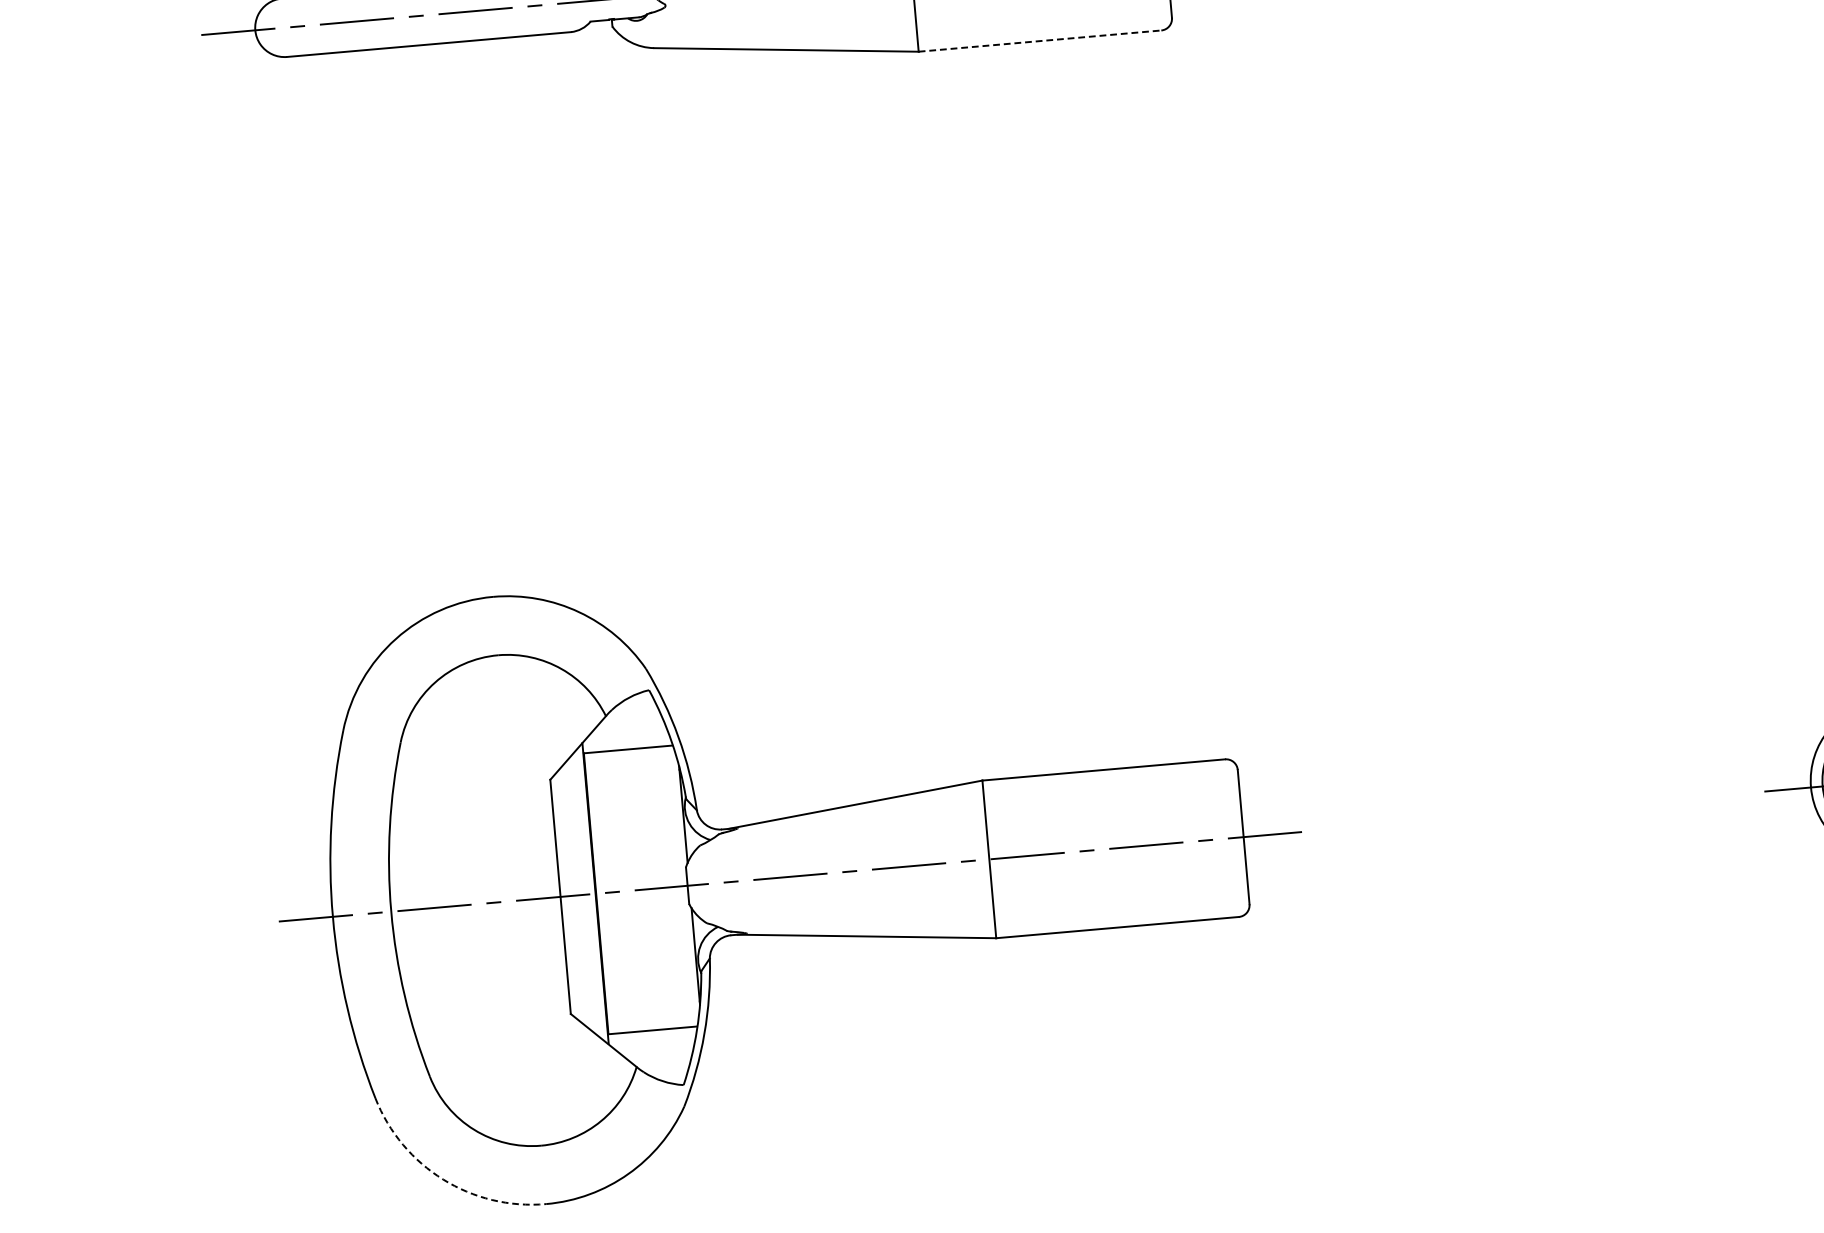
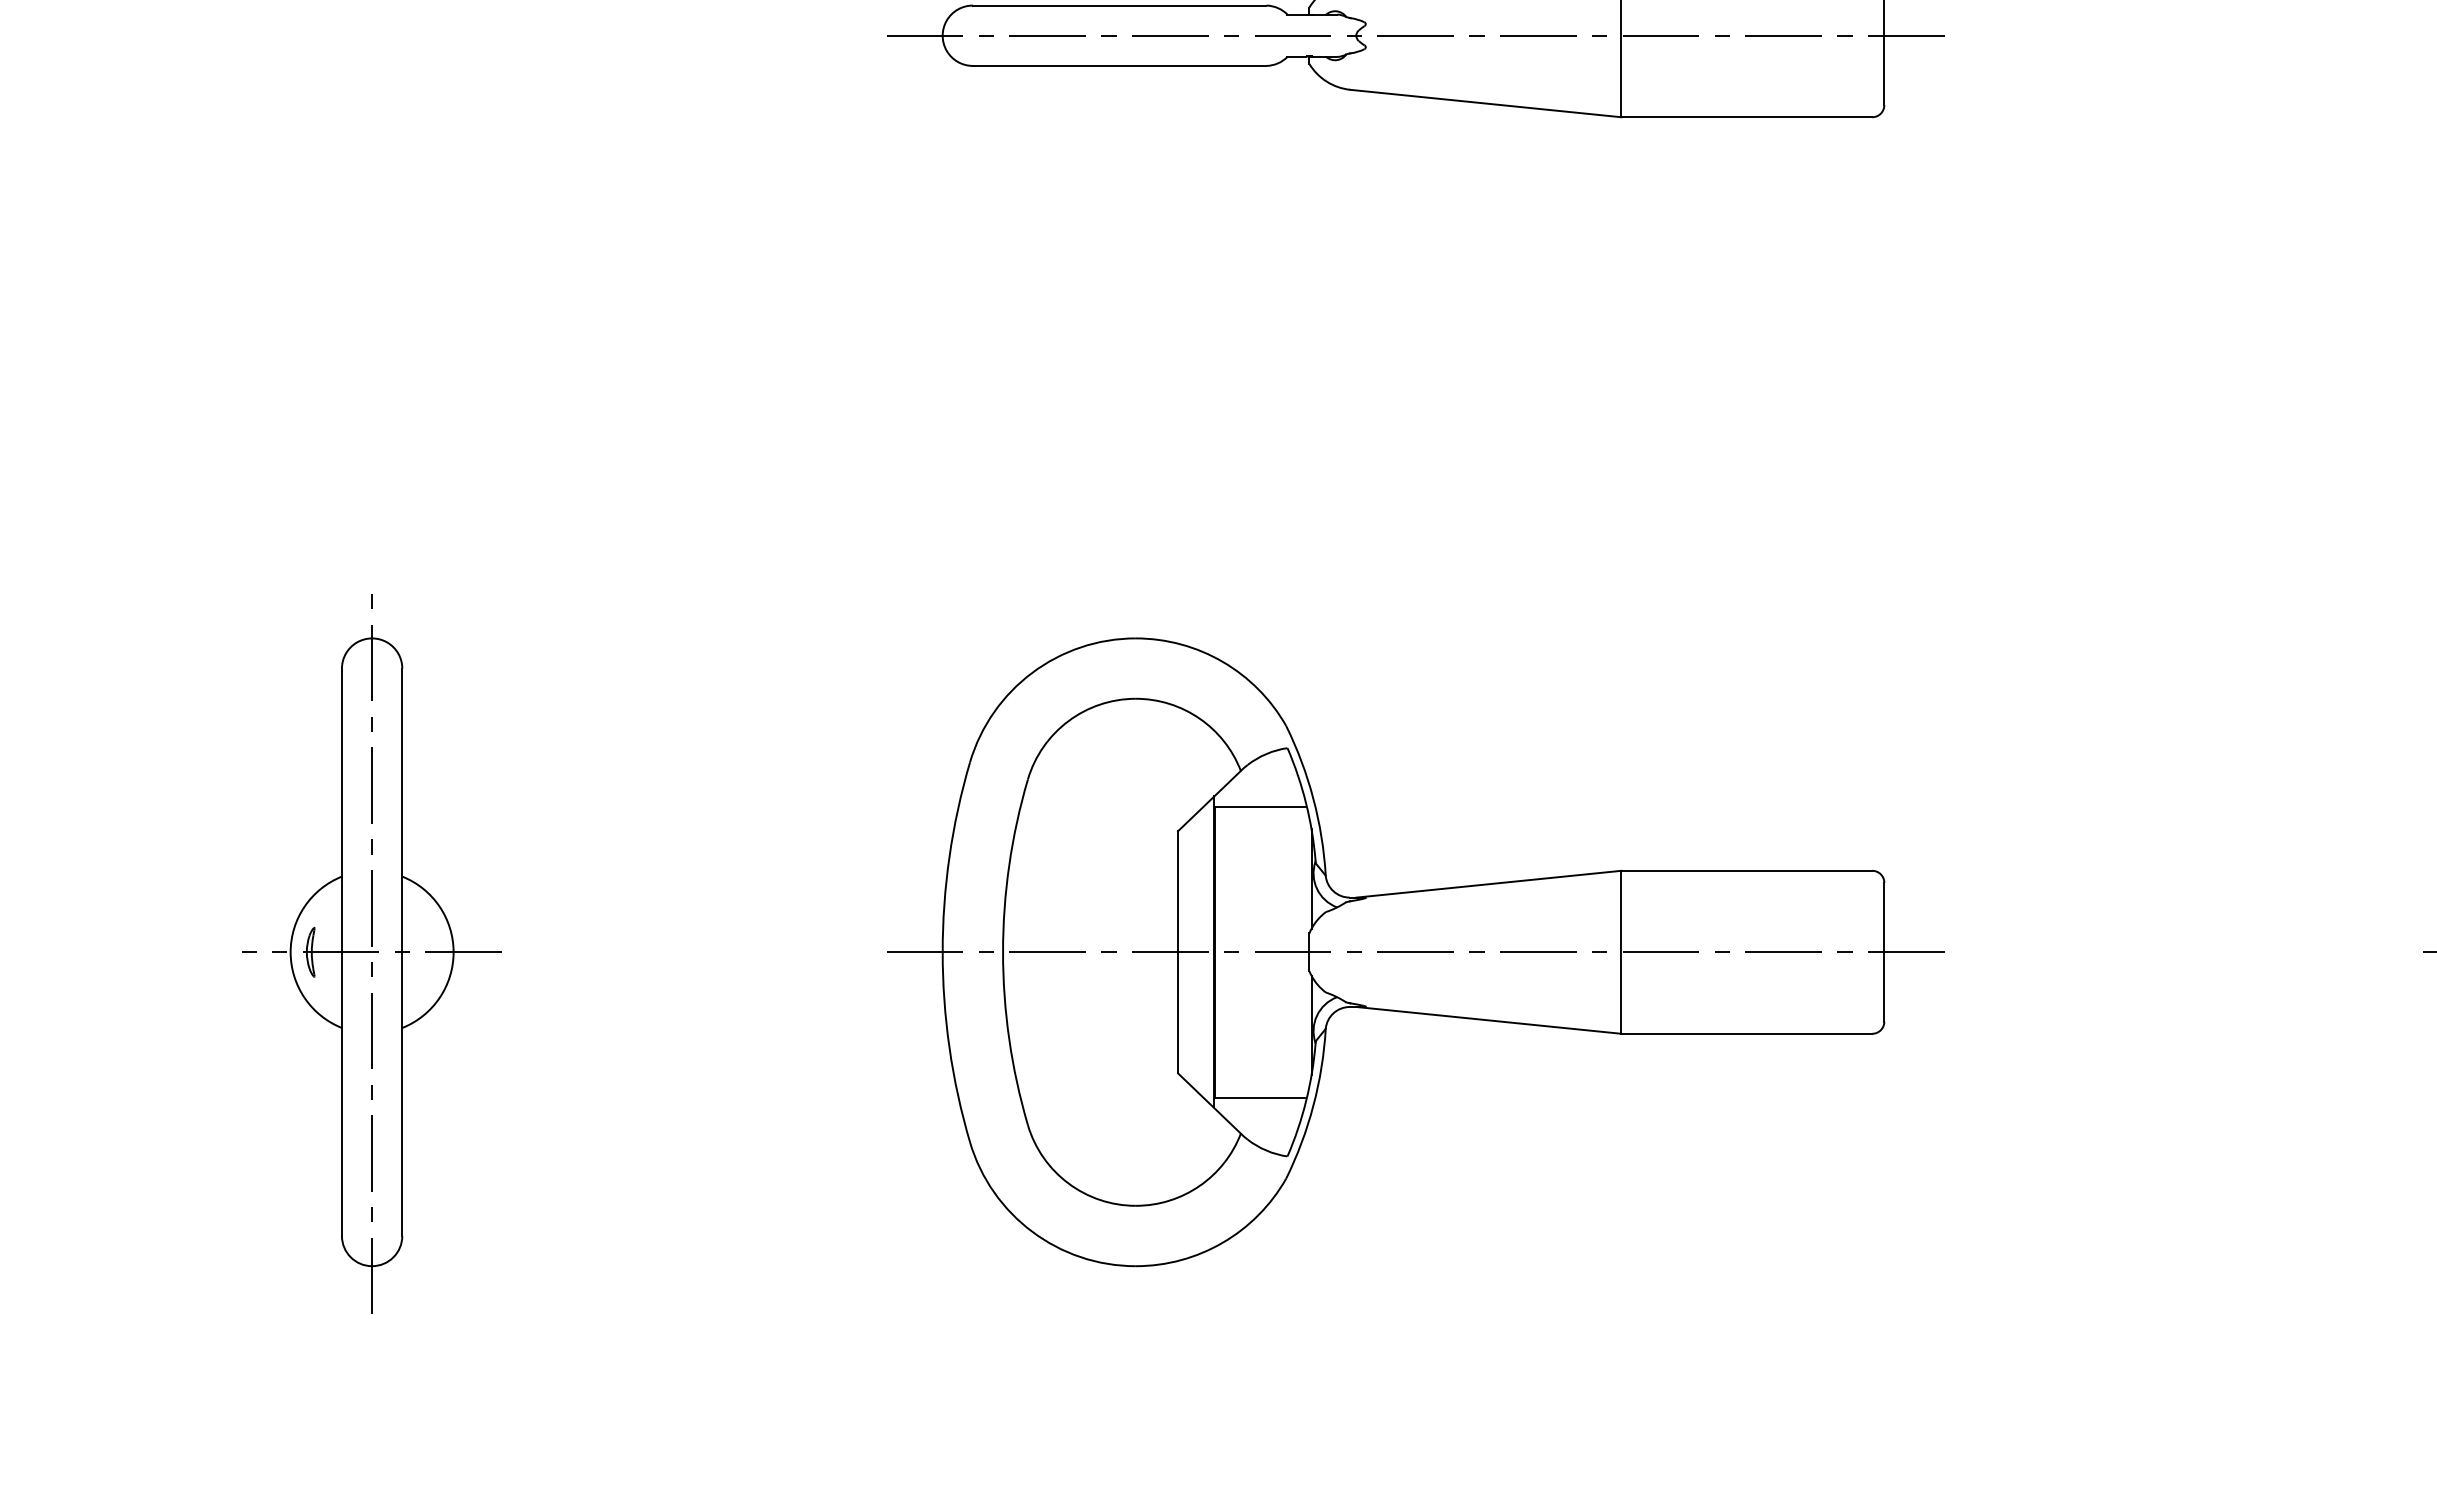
line: (1040, 41) -> (1747, 117), dashed -> solid
arc: (443, 1179) -> (1032, 1231), dashed -> solid

